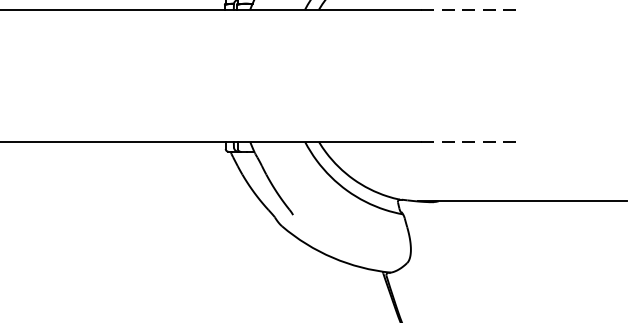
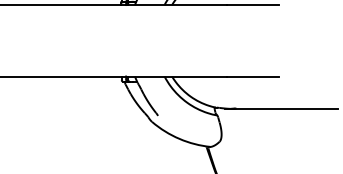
line: (470, 10) -> (253, 5), dashed -> solid
line: (470, 142) -> (253, 76), dashed -> solid

